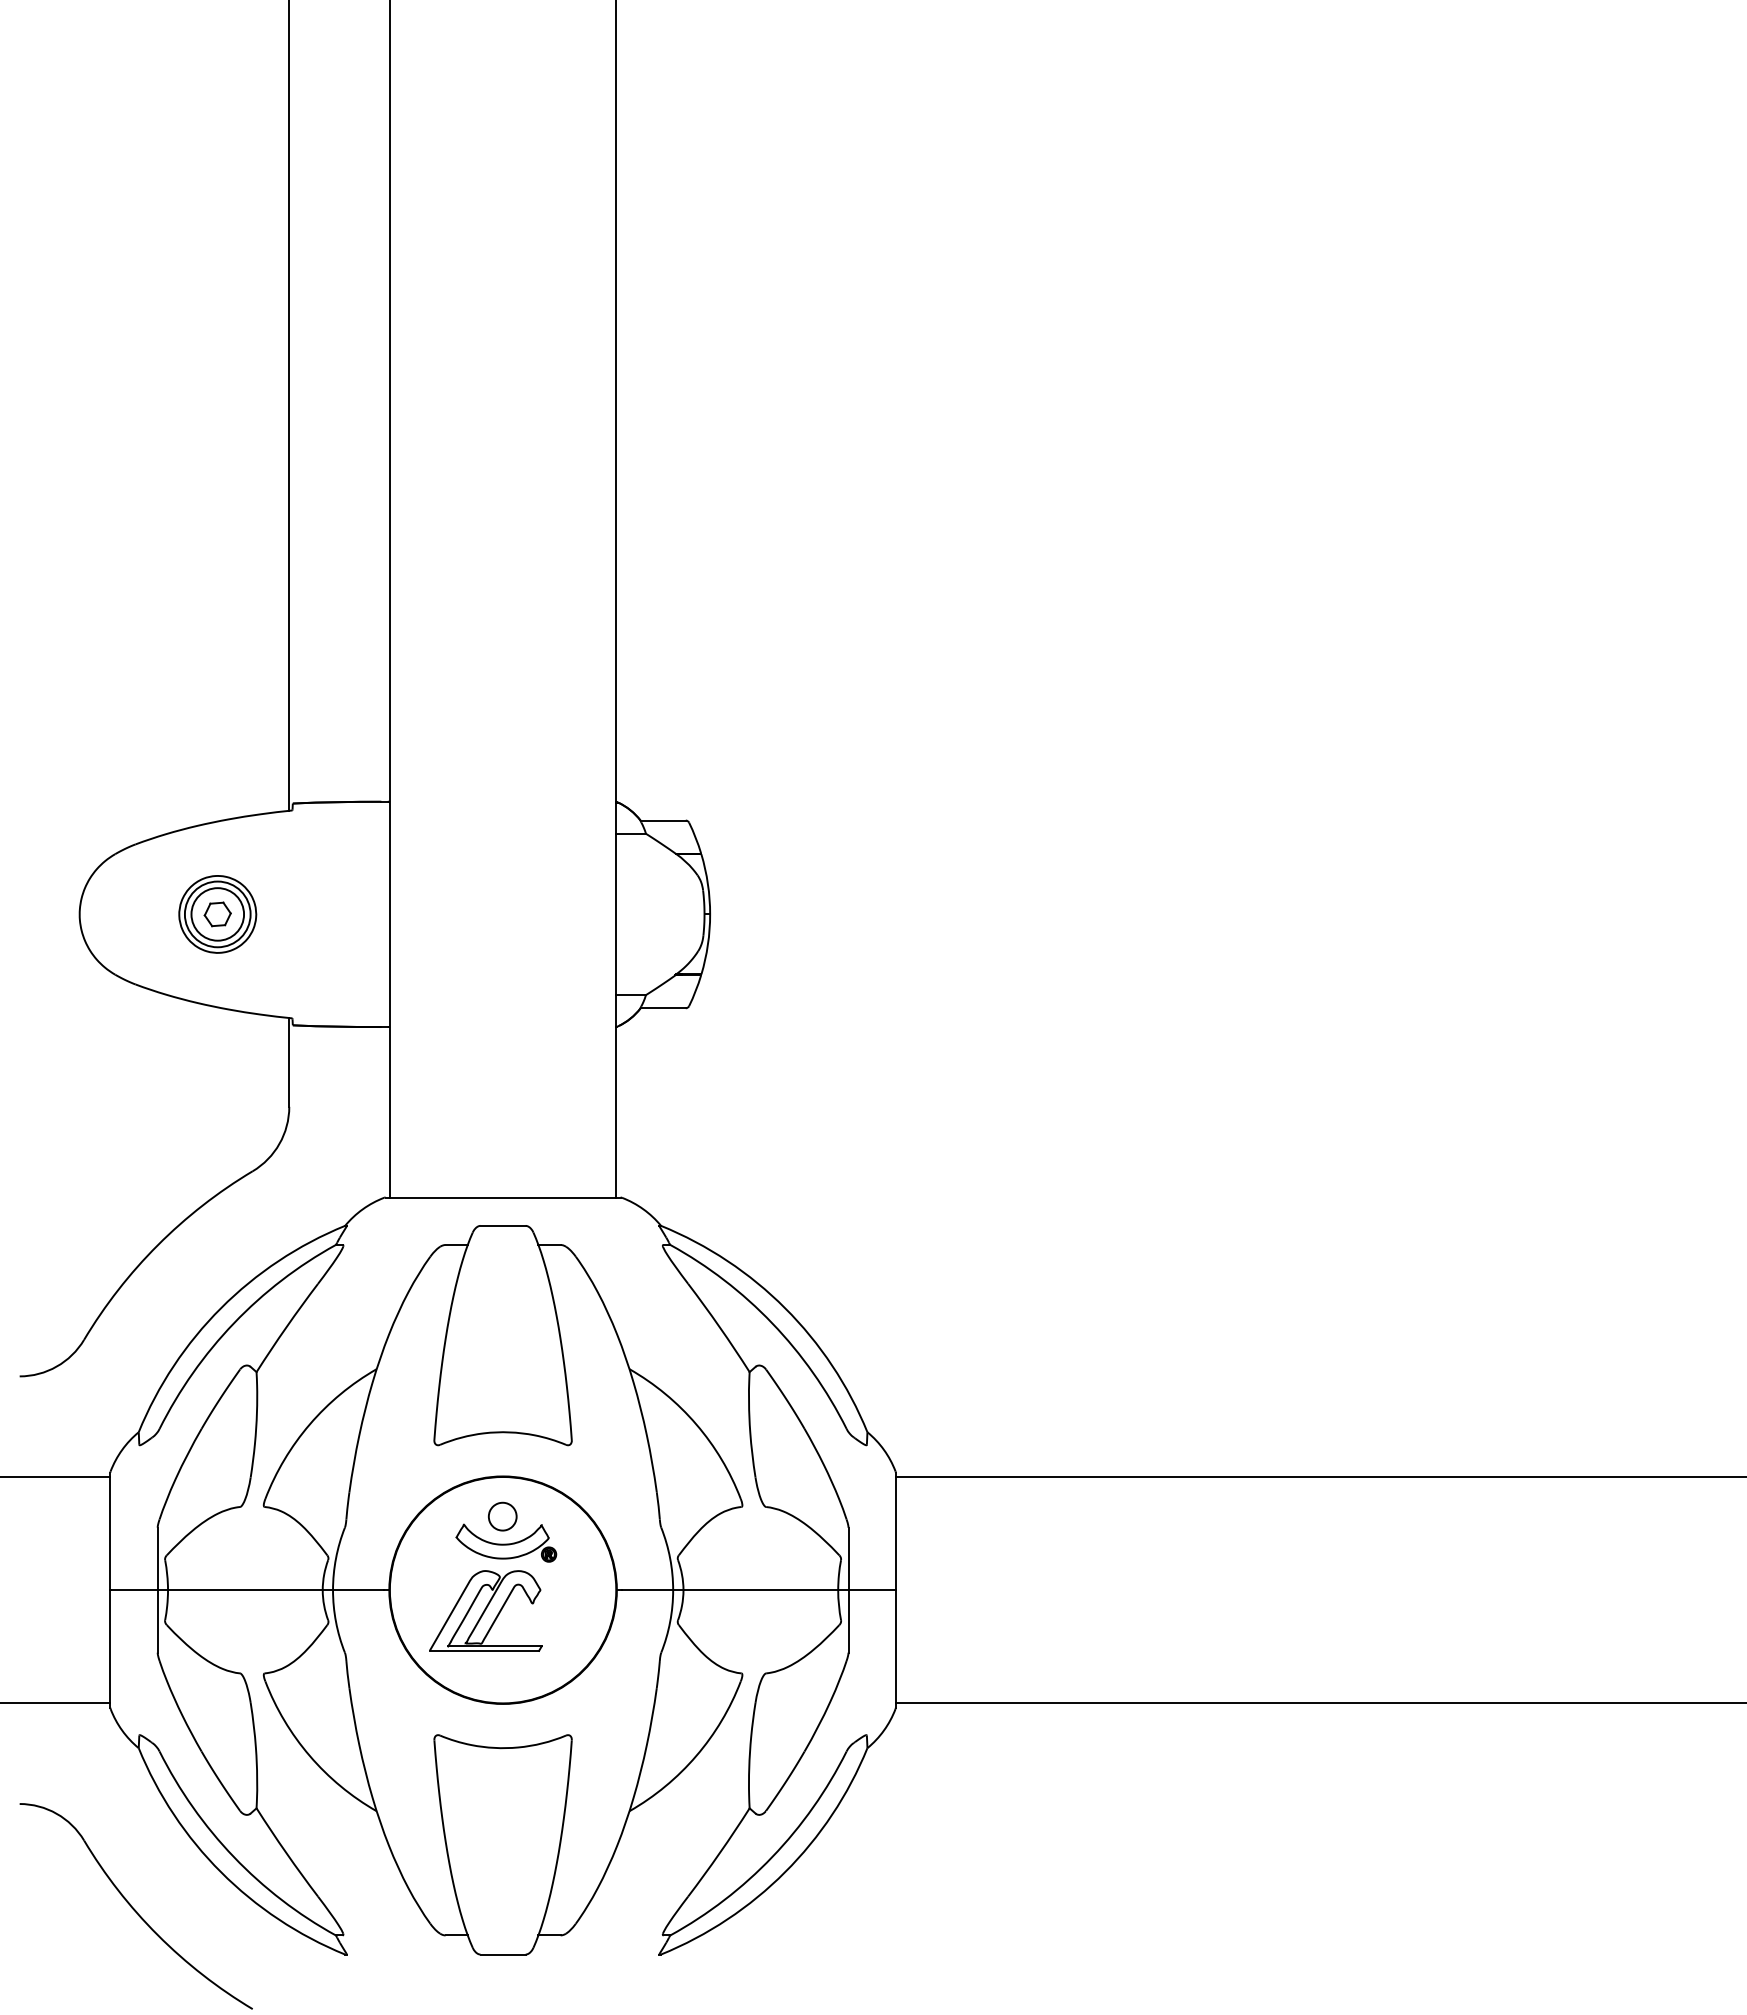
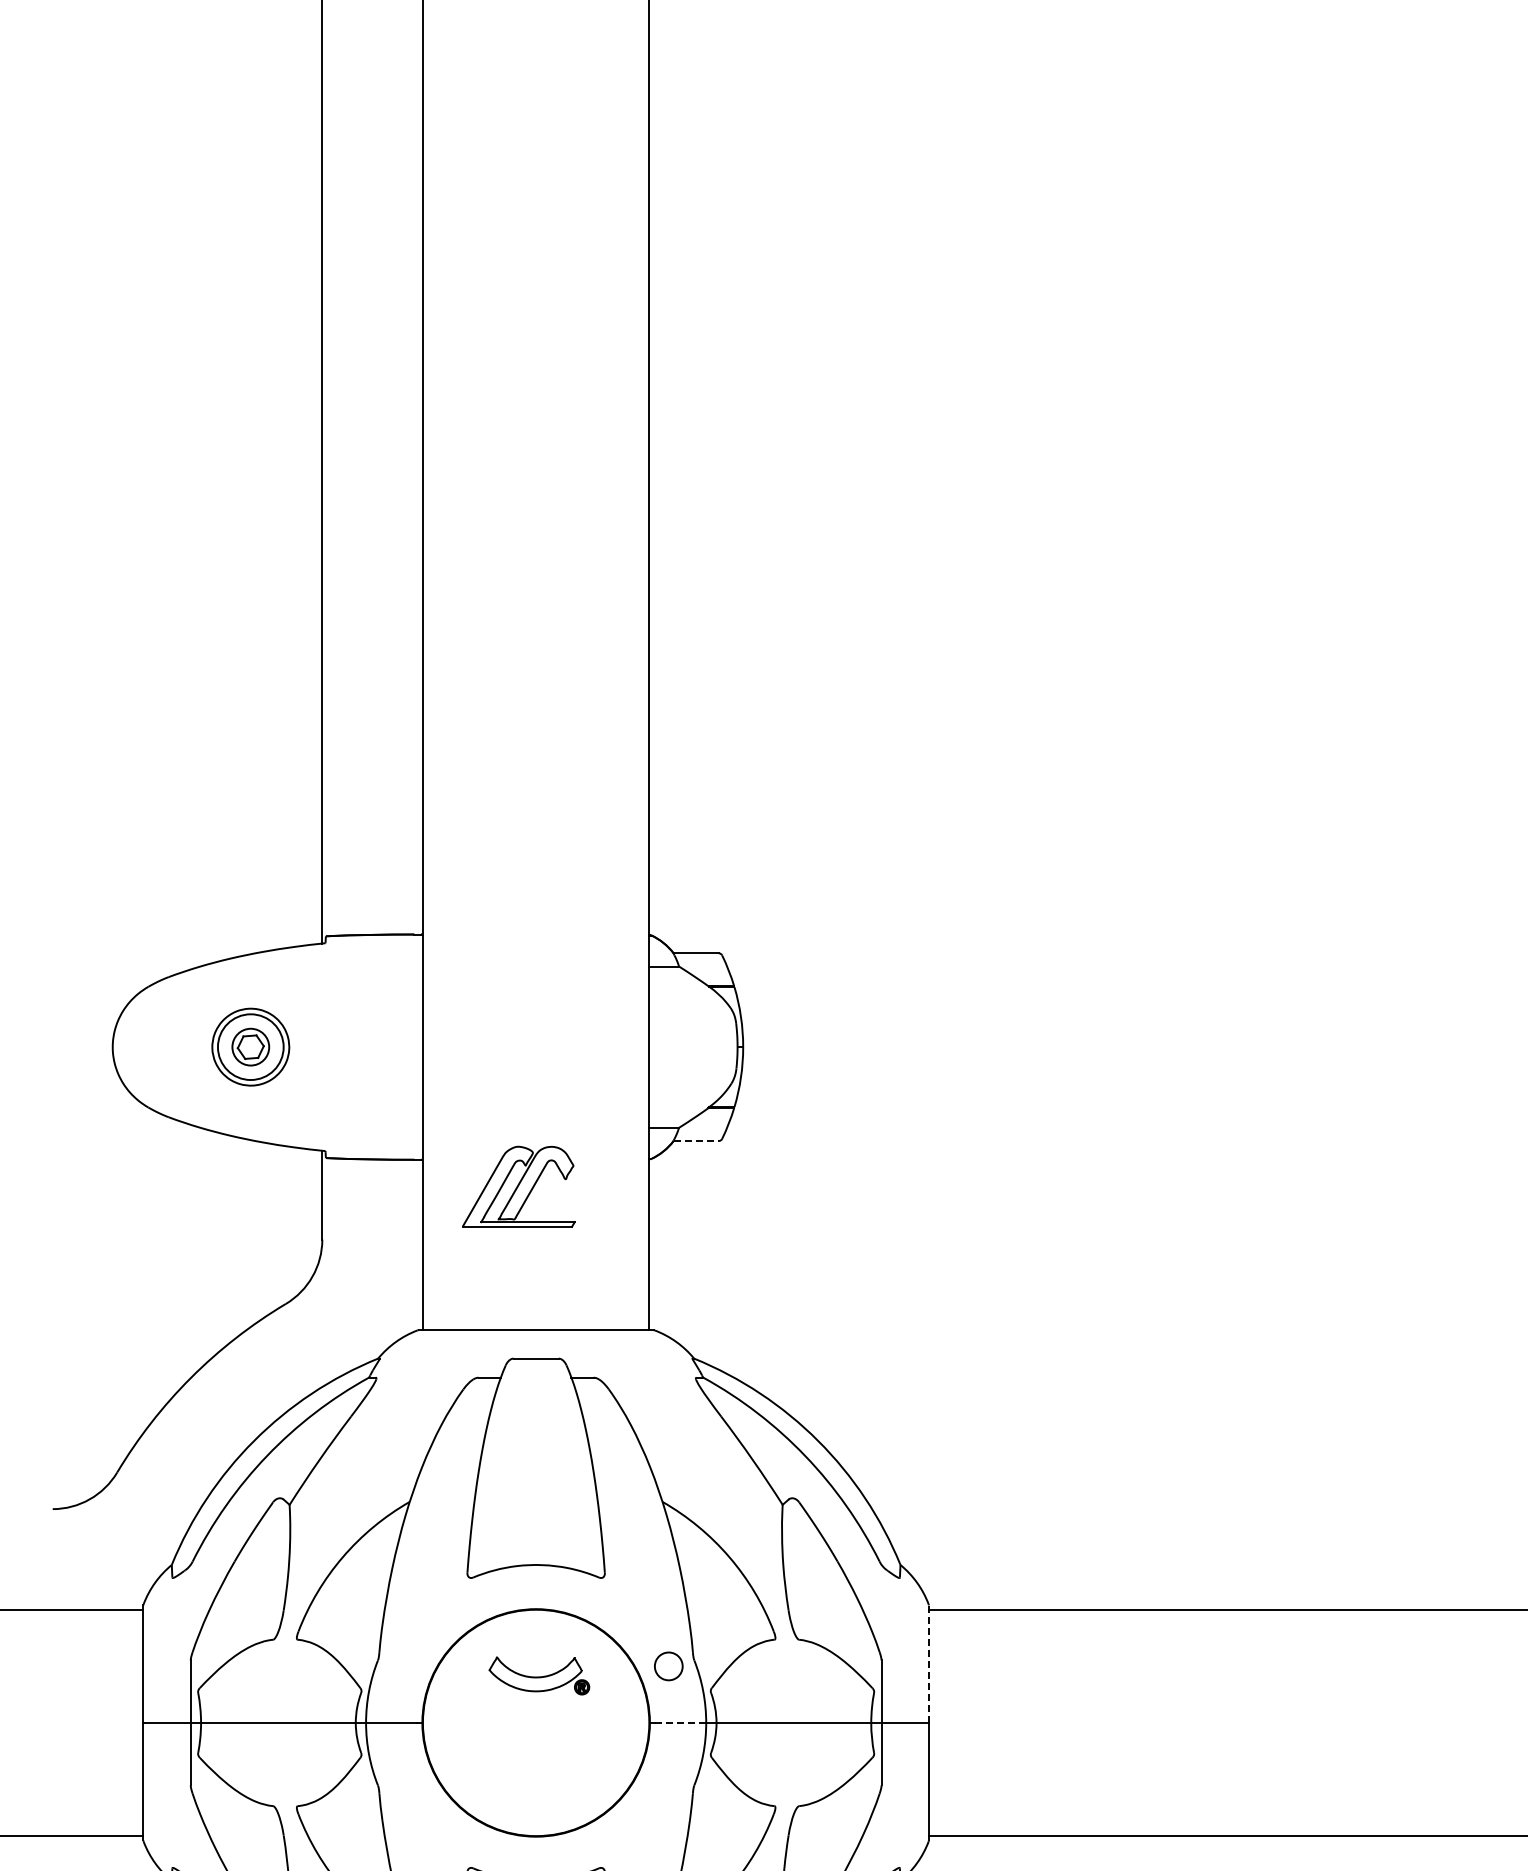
circle: (217, 914) -> (250, 1047), size x0.7
line: (663, 1008) -> (696, 1141), solid -> dashed
part: (502, 1516) -> (668, 1666), moved
line: (895, 1531) -> (928, 1664), solid -> dashed
line: (647, 1590) -> (680, 1723), solid -> dashed
part: (485, 1610) -> (518, 1186), moved

